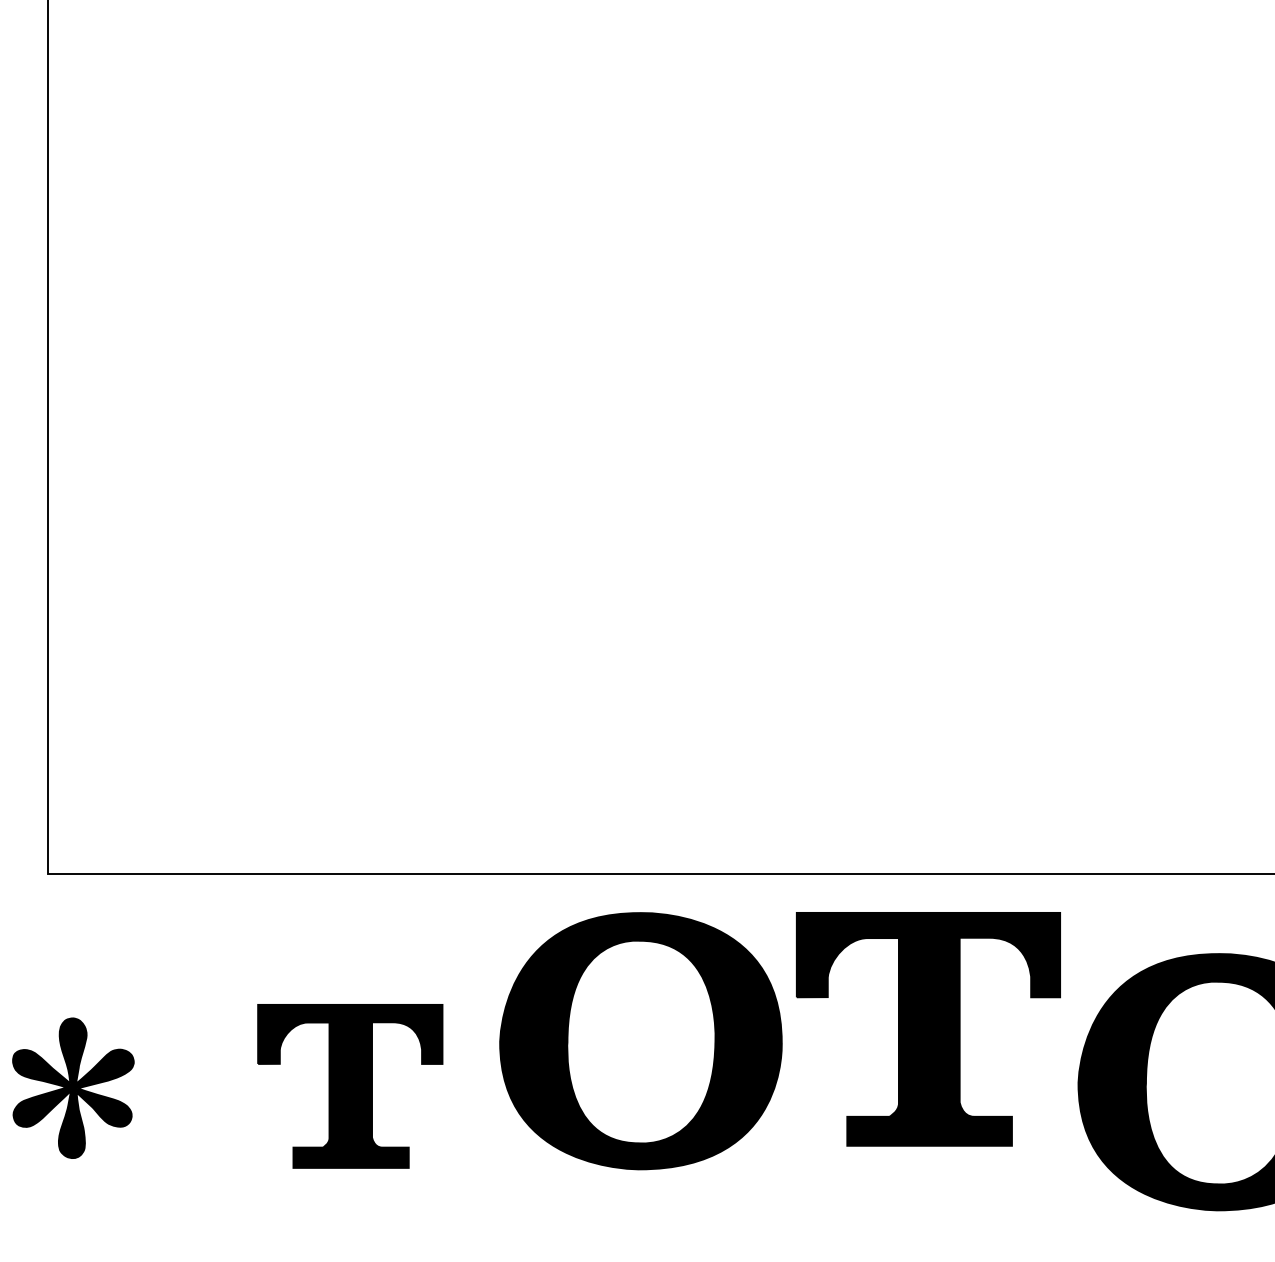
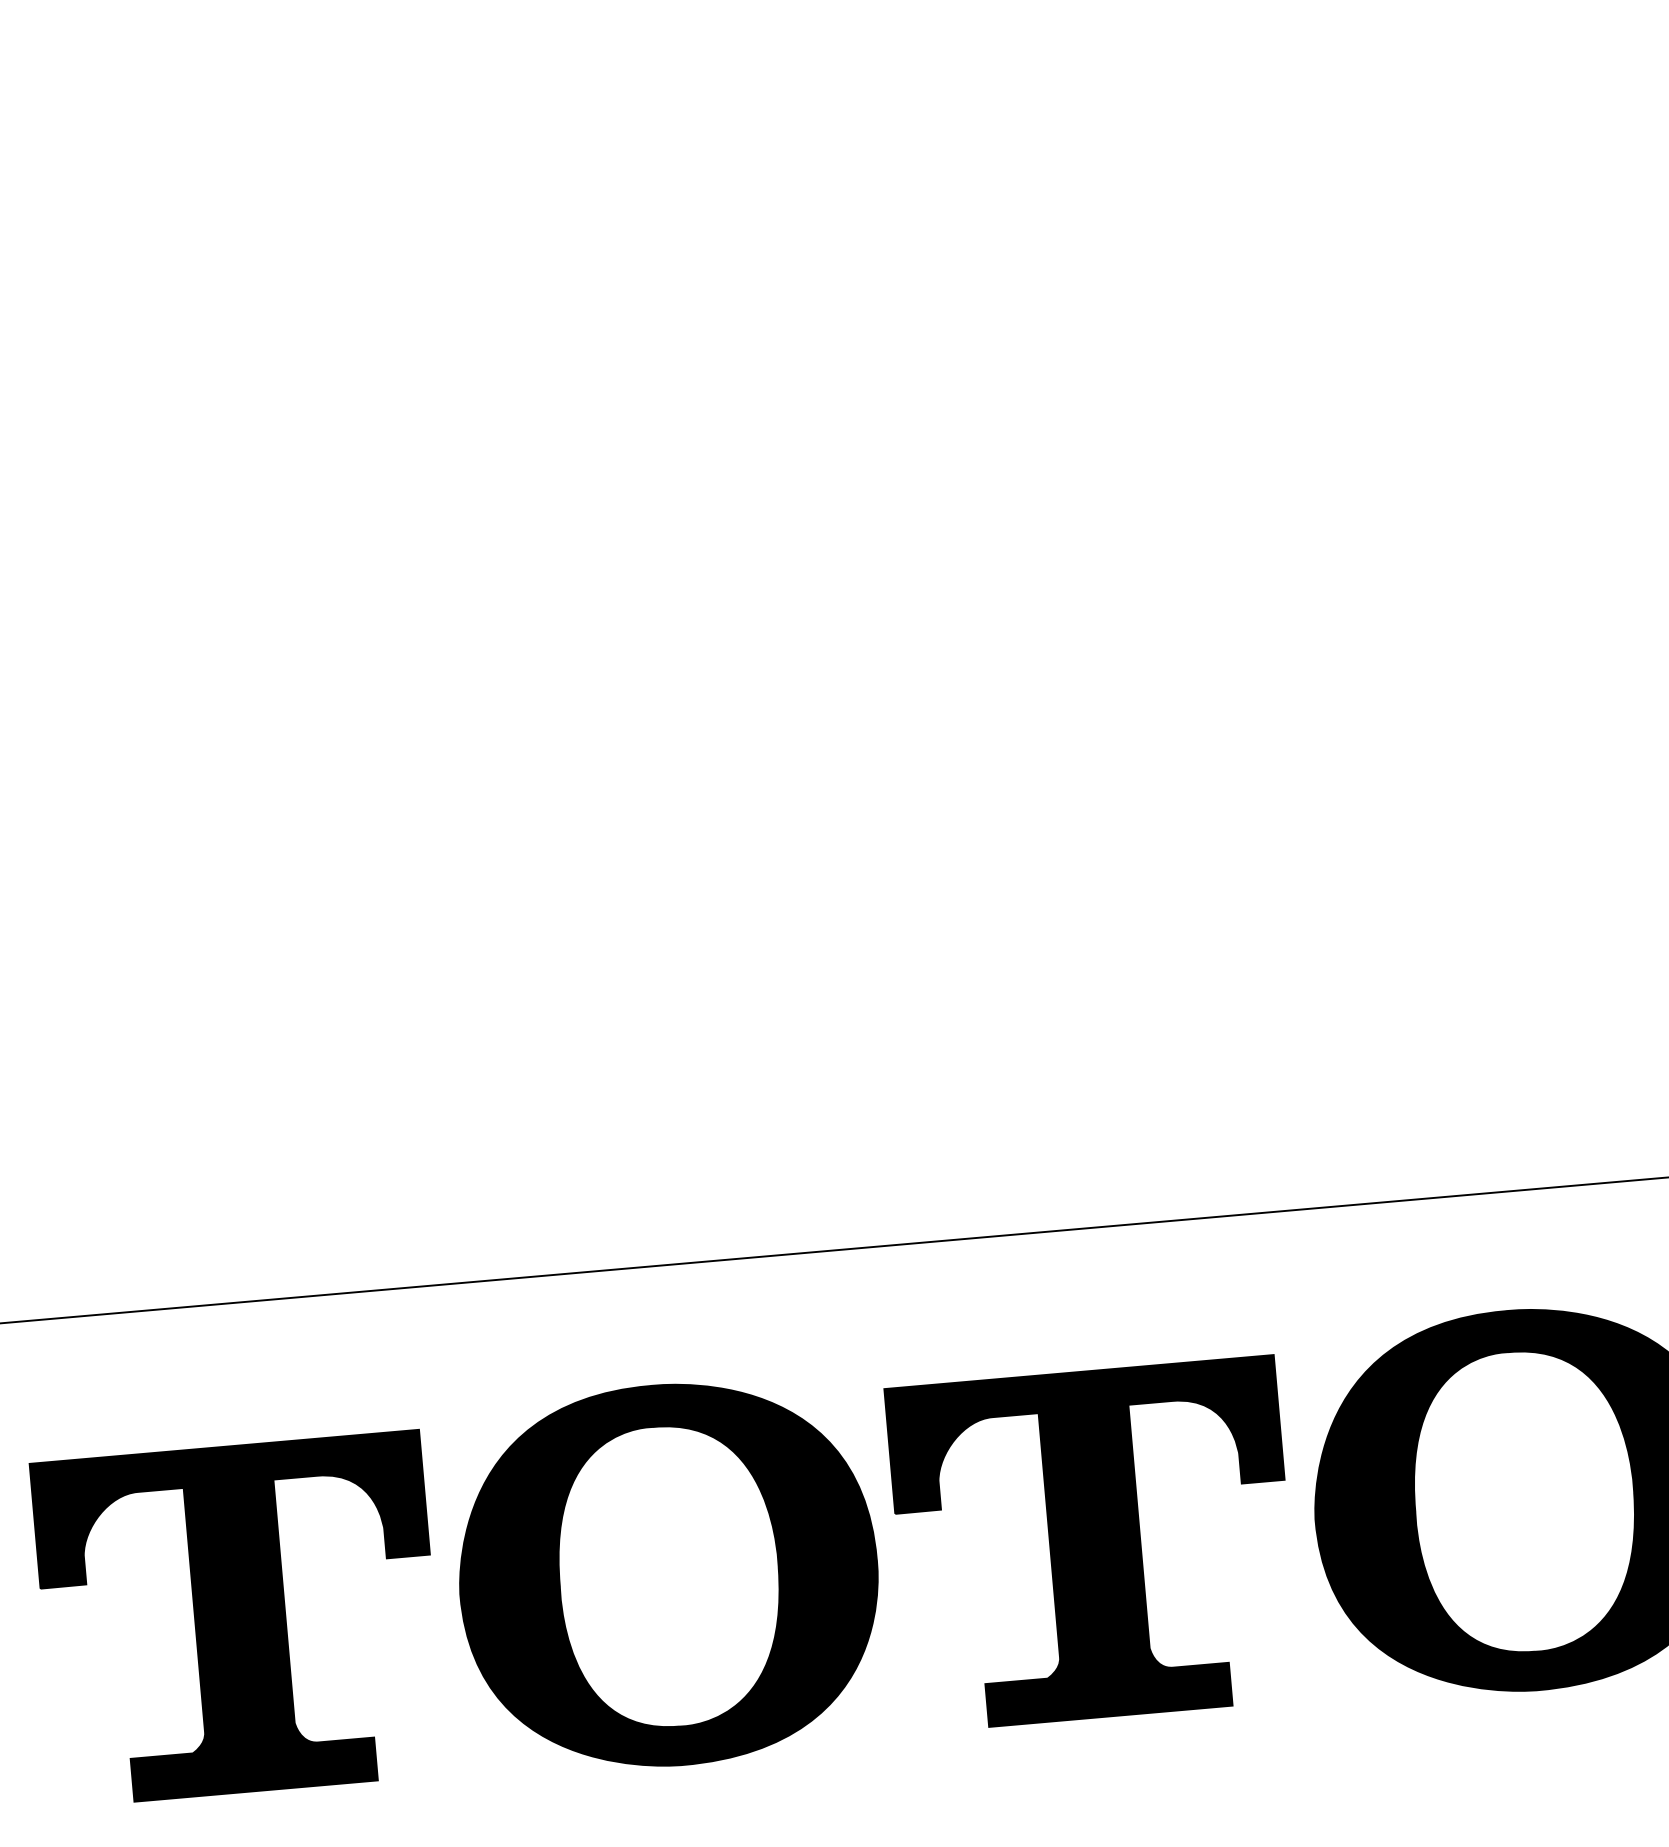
part: (928, 1029) -> (1094, 1544), moved
part: (640, 1041) -> (667, 1575), moved
part: (349, 1086) -> (238, 1619), size x1.43

